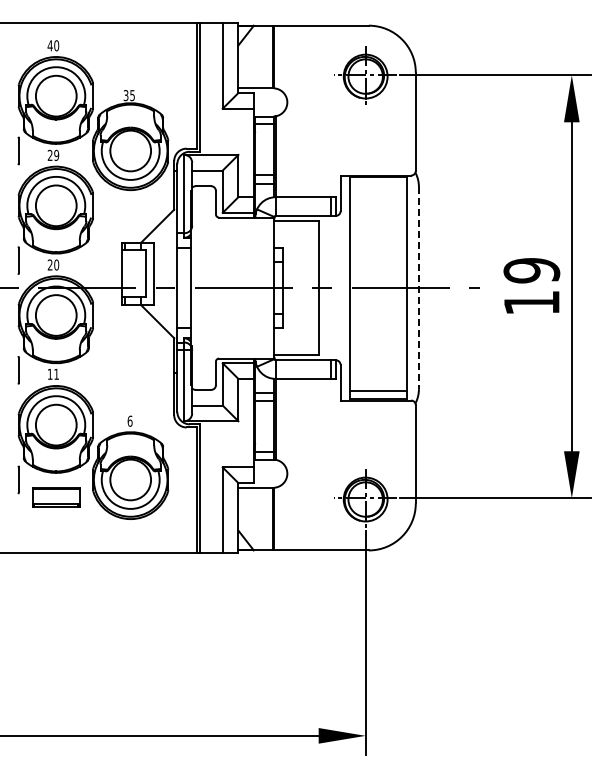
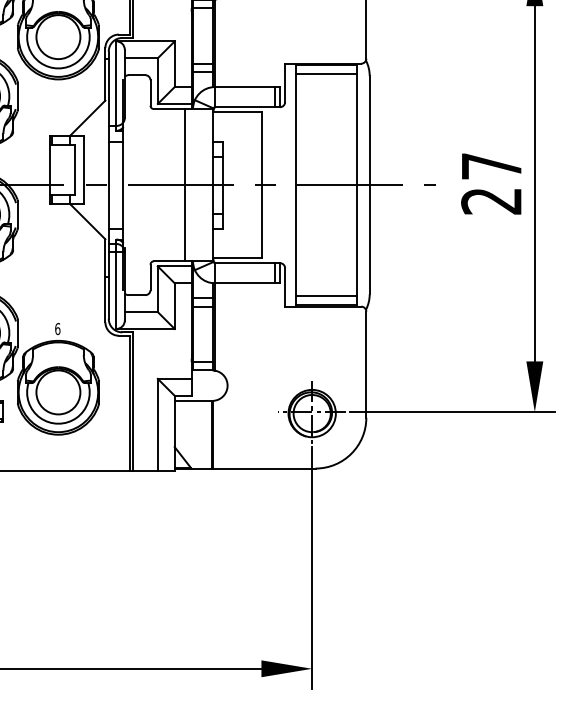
line: (378, 185) -> (326, 74), added
text: (531, 286) -> (491, 183), 19 -> 27
line: (247, 287) -> (184, 184), added
line: (418, 288) -> (369, 185), dashed -> solid

